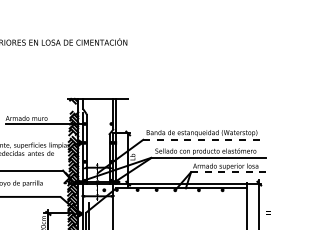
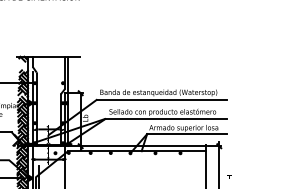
line: (204, 139) -> (161, 99), dashed -> solid
line: (228, 172) -> (186, 134), dashed -> solid

